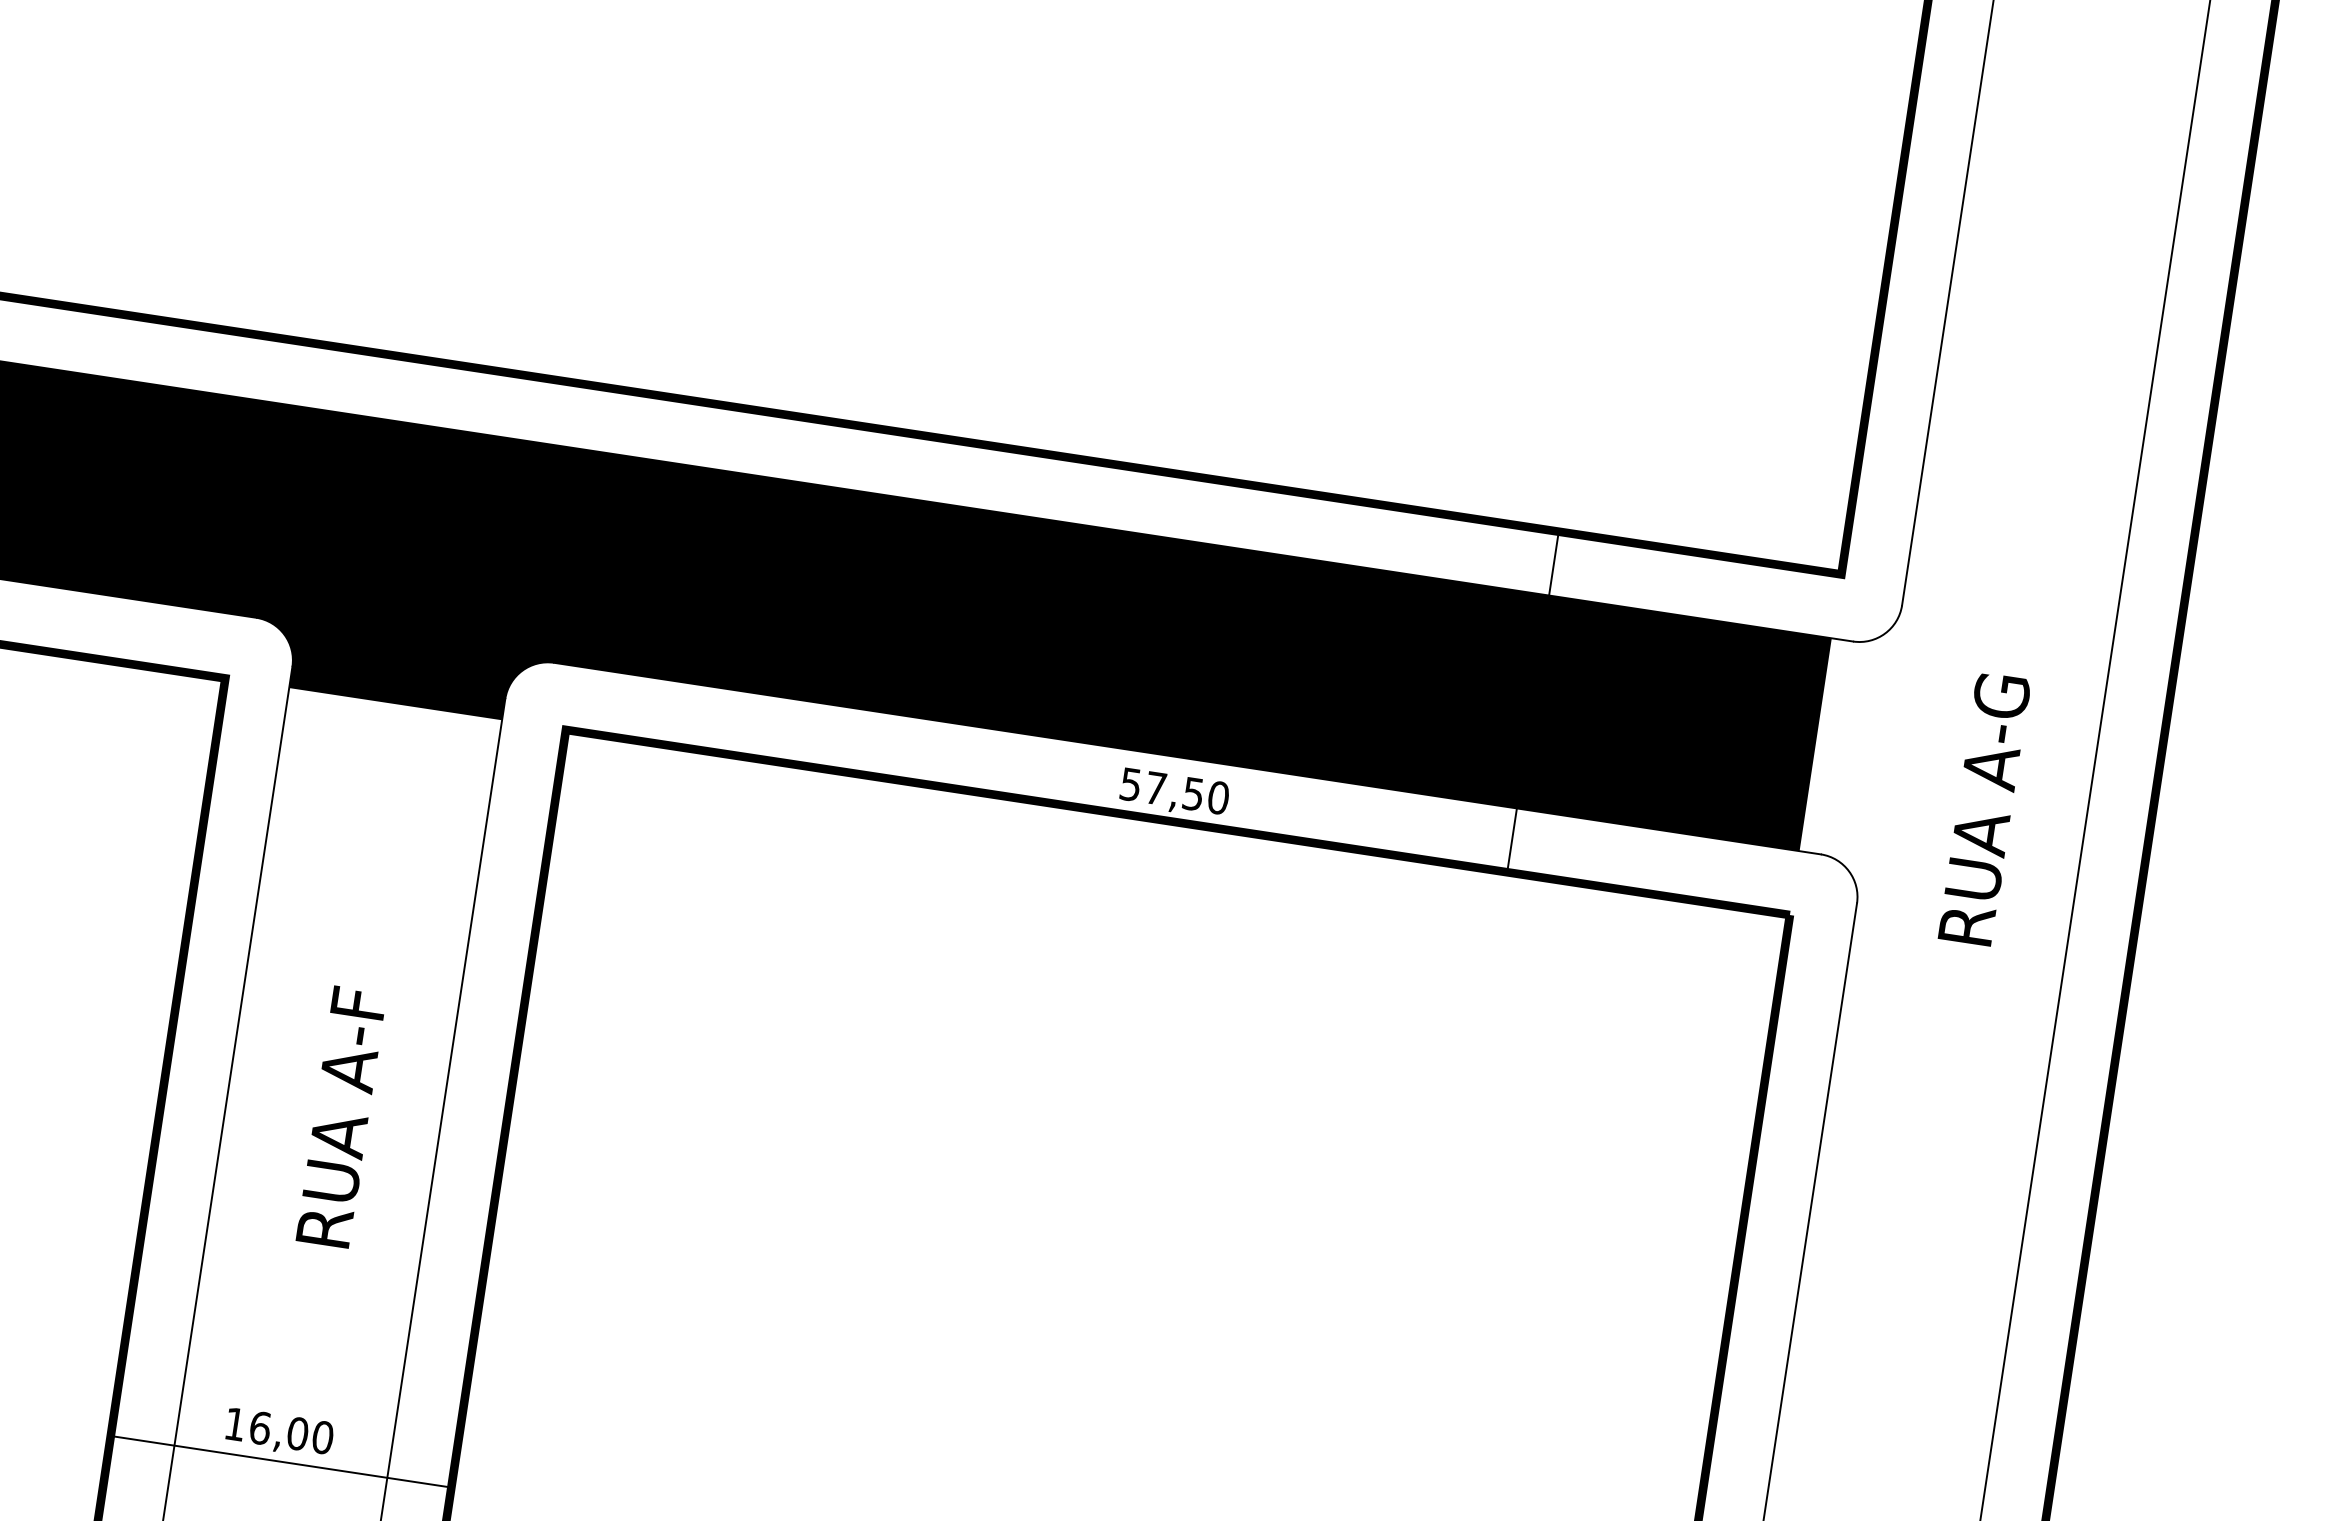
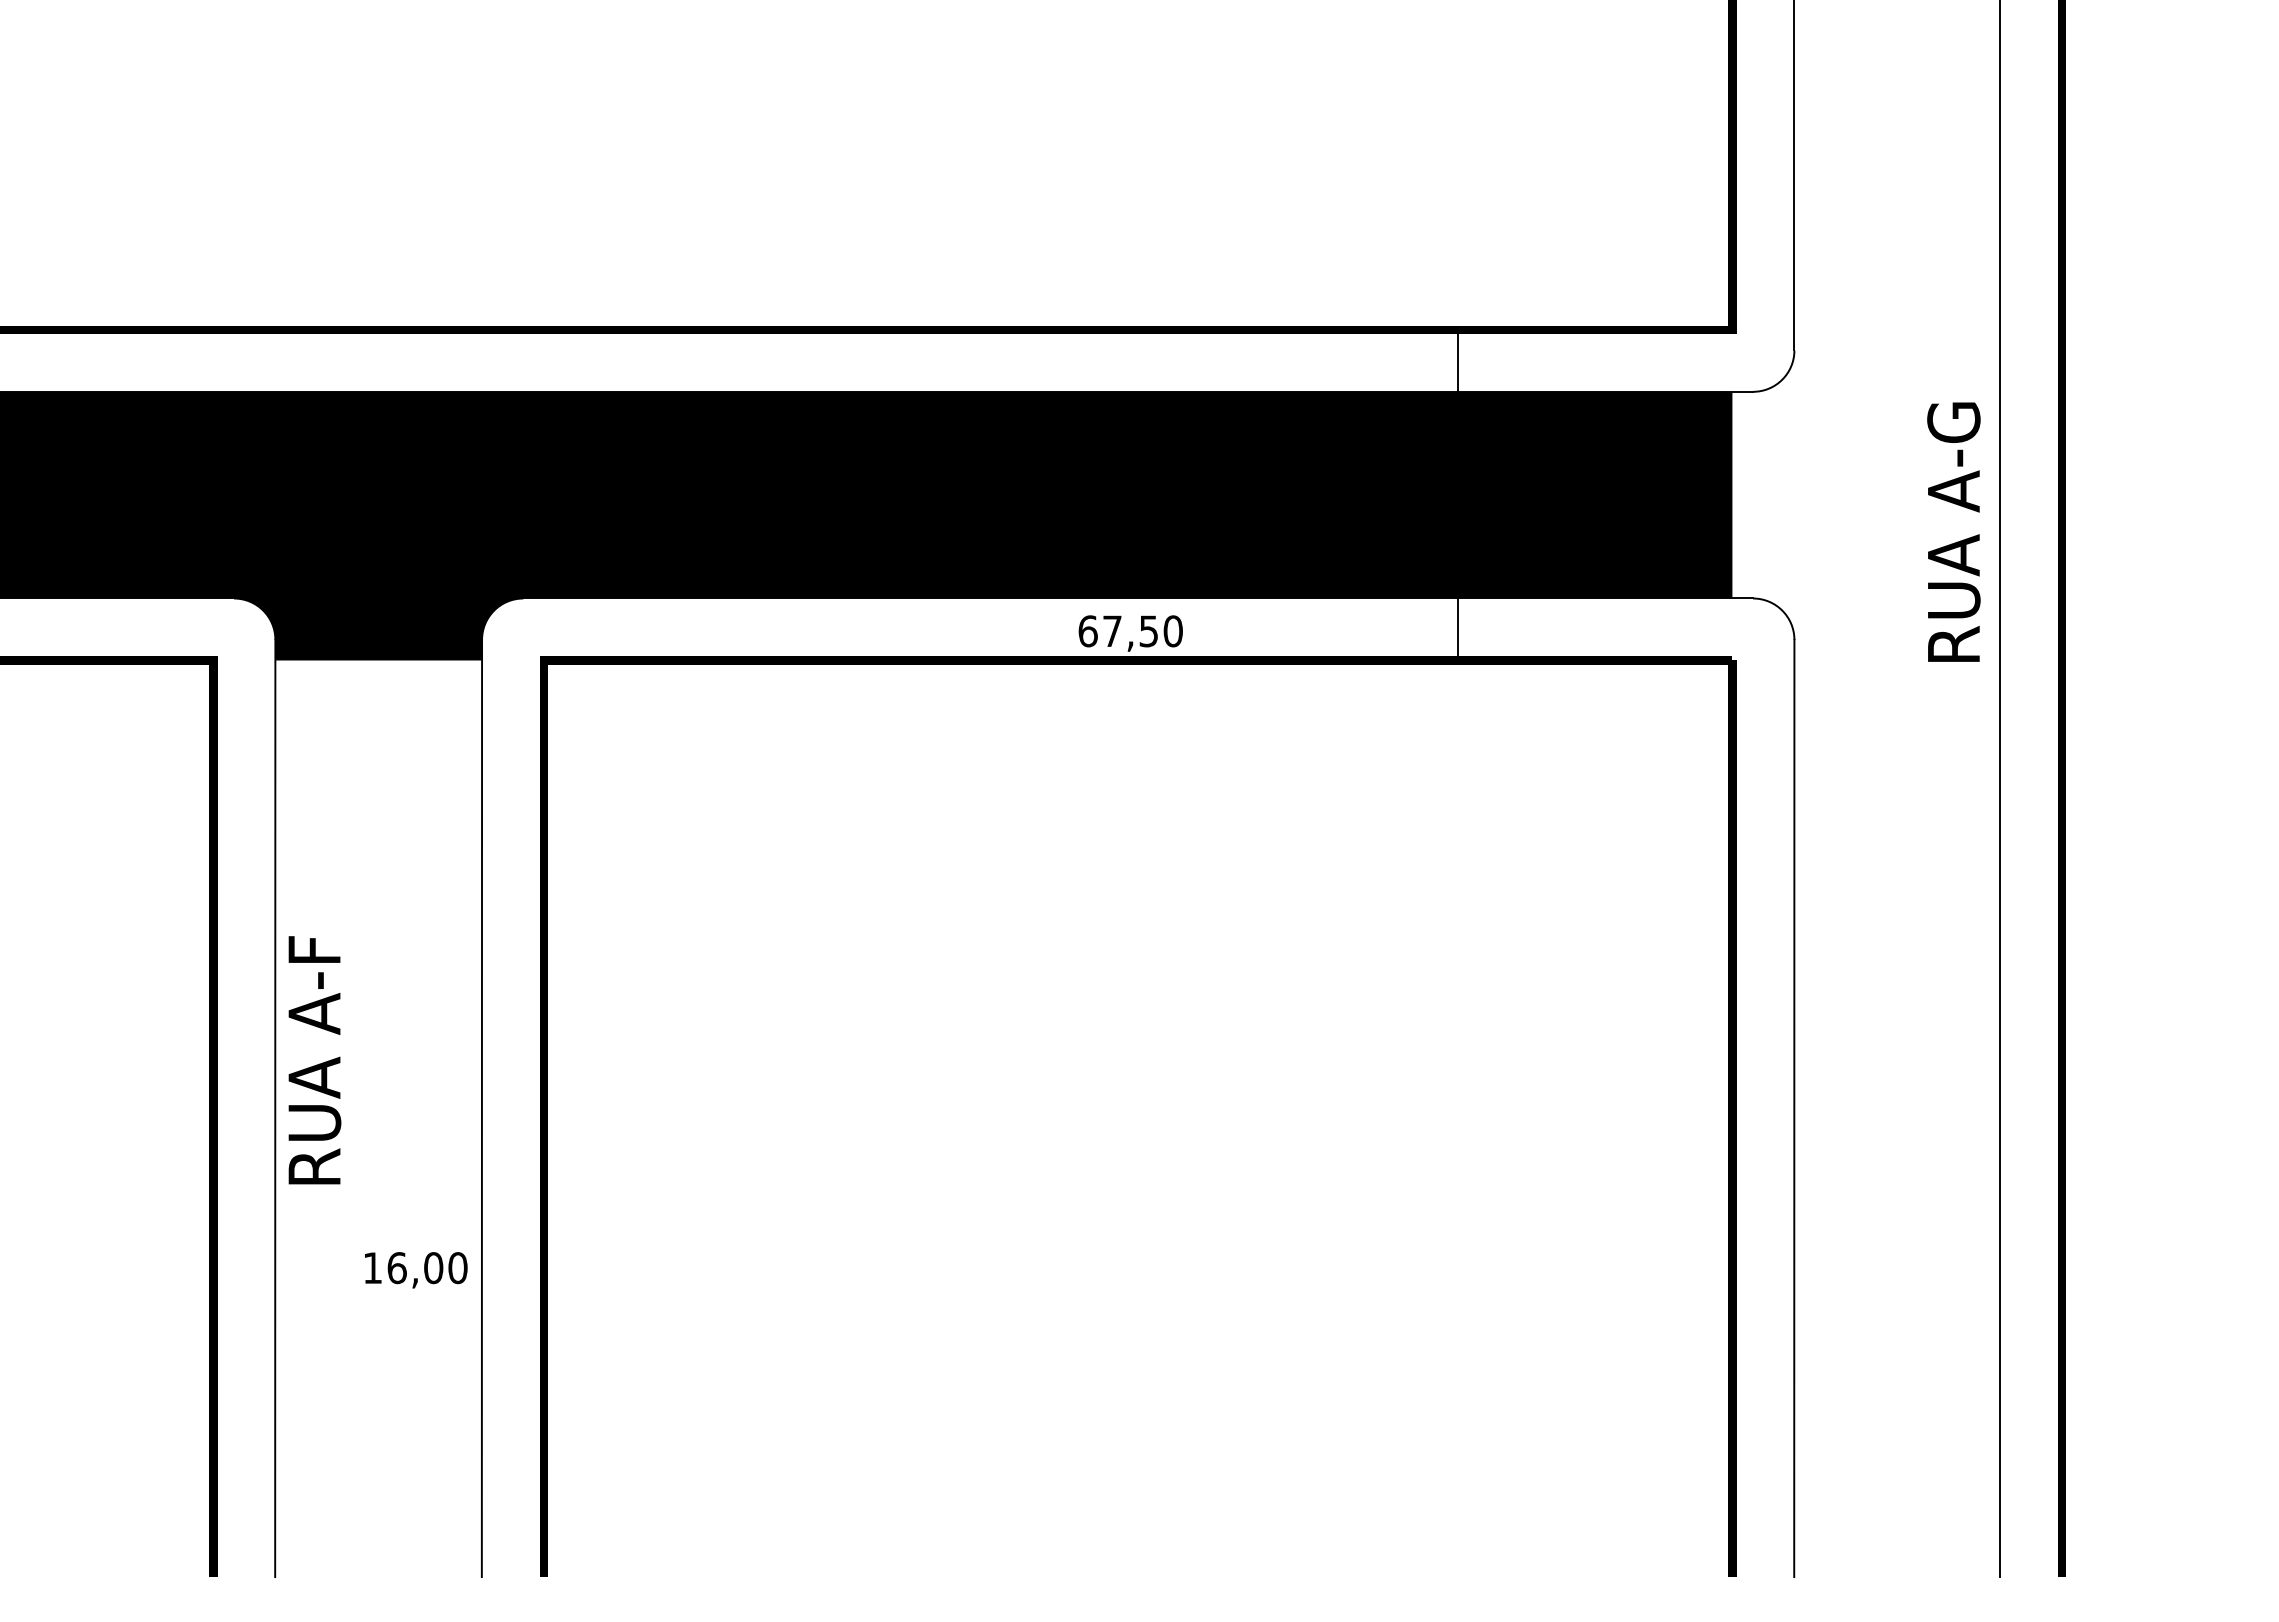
text: (1130, 784) -> (1087, 631), 57,50 -> 67,50
text: (1984, 808) -> (1953, 531), moved
text: (341, 1117) -> (314, 1060), moved
text: (279, 1433) -> (416, 1270), moved
line: (280, 1462) -> (378, 1396), removed

